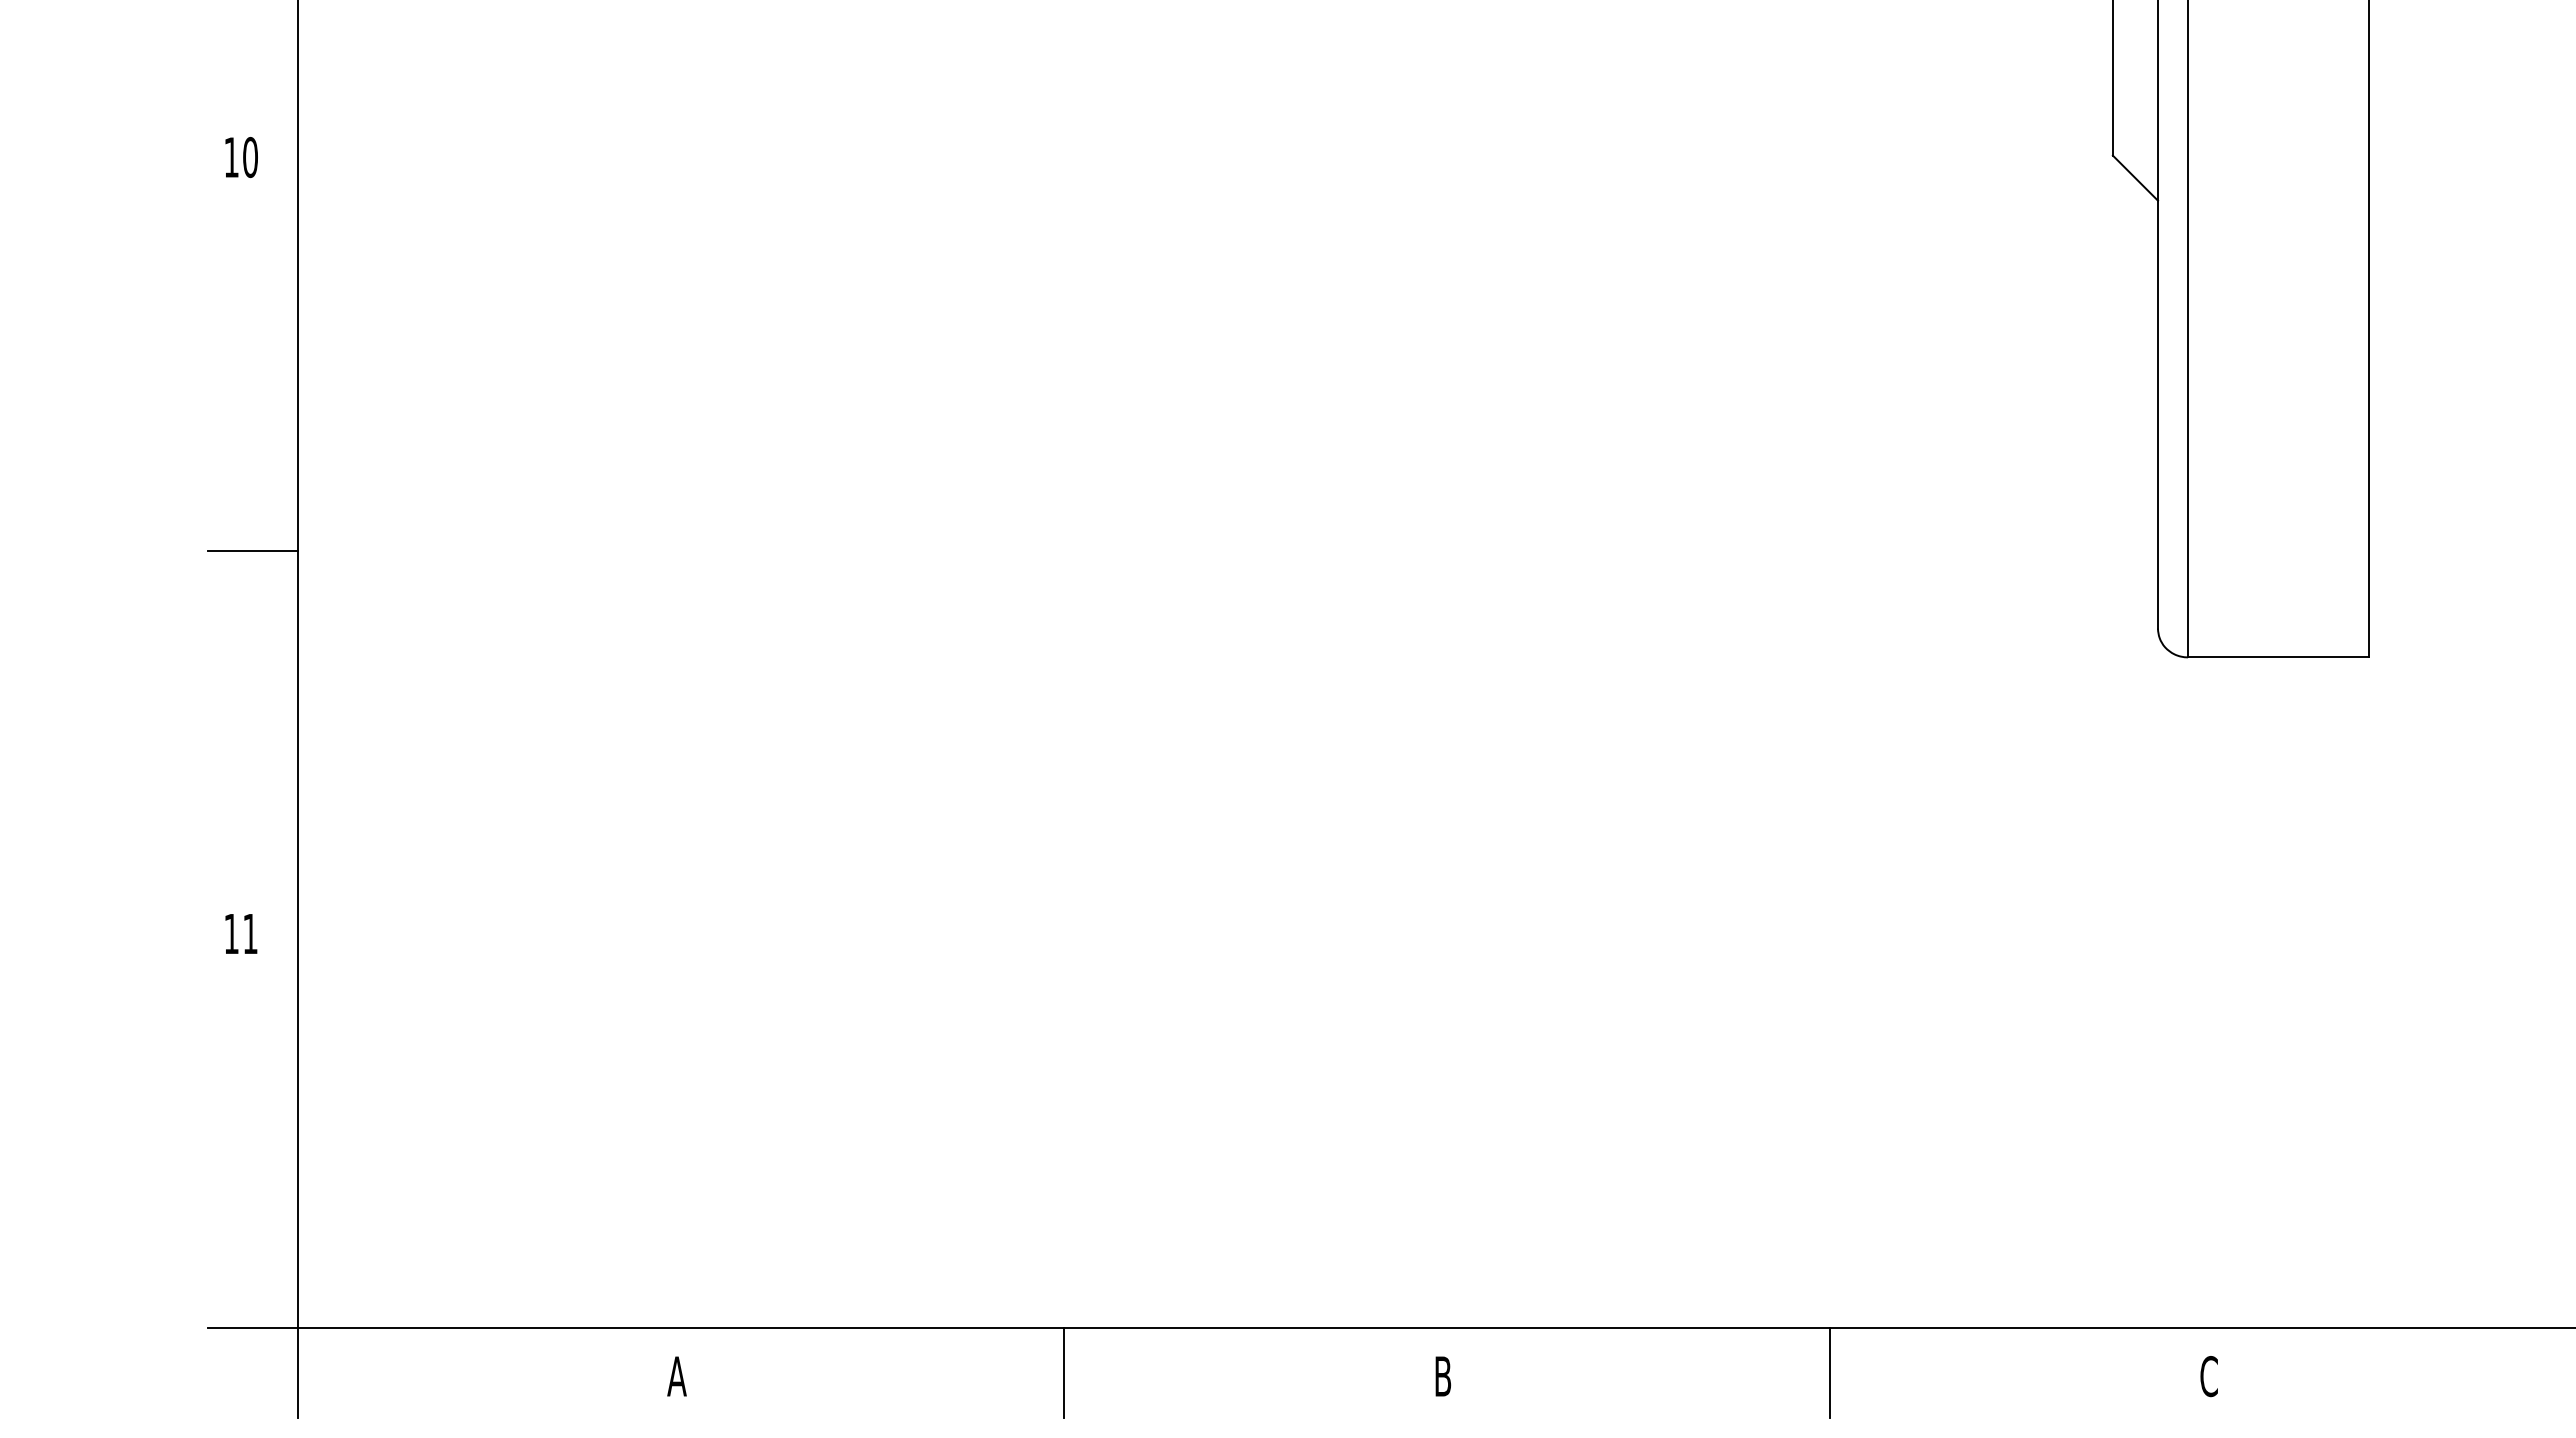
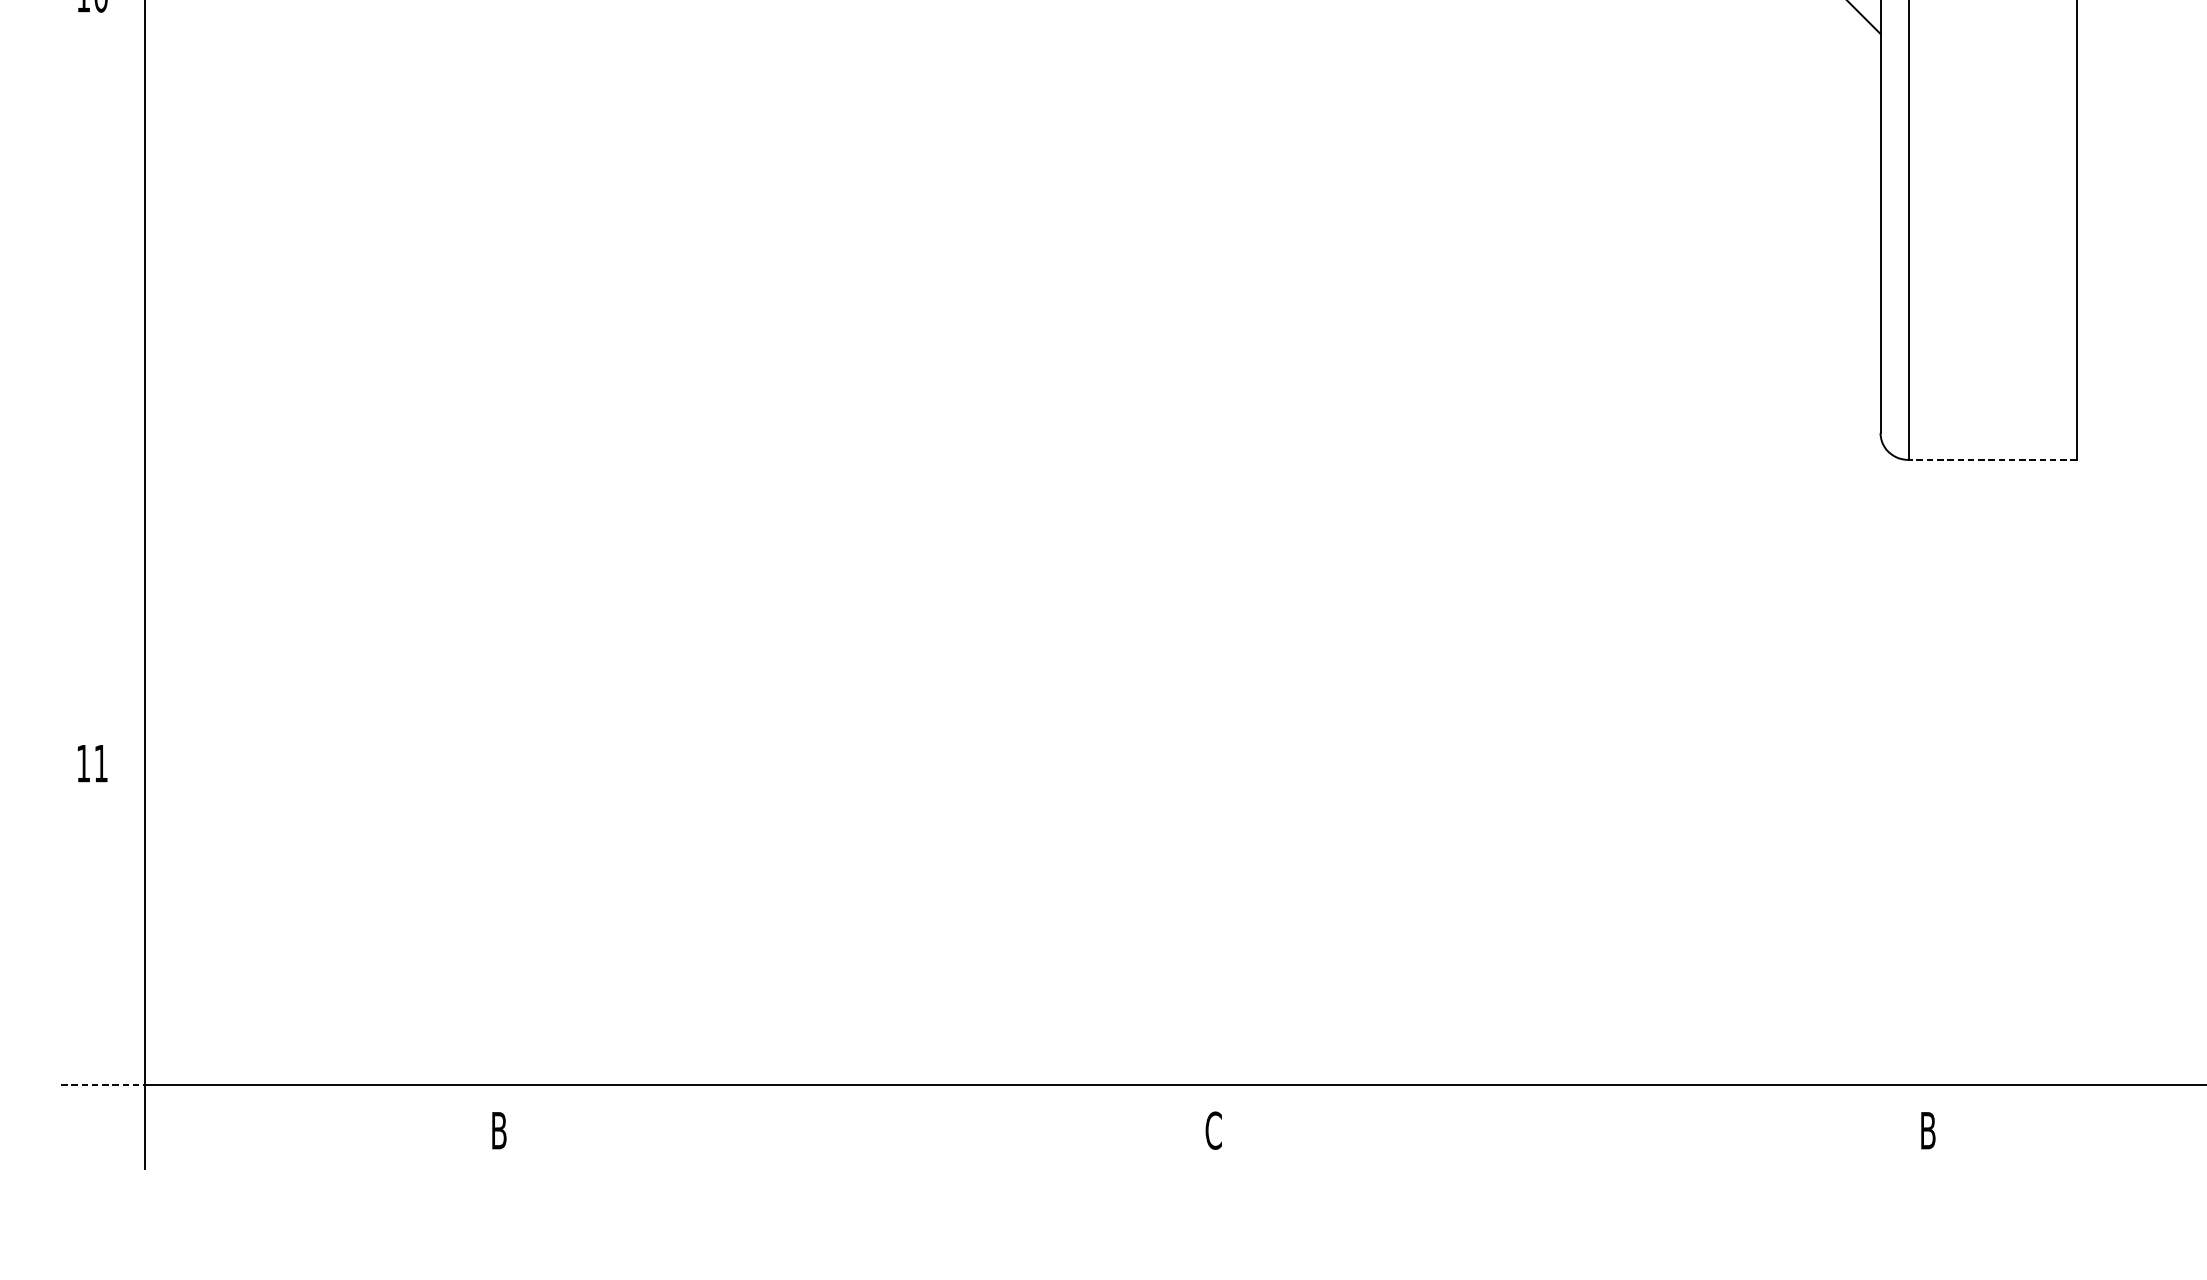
line: (252, 551) -> (103, 361), removed
line: (2277, 657) -> (1991, 460), solid -> dashed
text: (241, 933) -> (92, 763), moved
line: (253, 1327) -> (104, 1084), solid -> dashed
line: (1063, 1372) -> (859, 1126), removed
line: (1829, 1372) -> (1574, 1126), removed
text: (676, 1376) -> (498, 1130), A -> B
text: (1442, 1376) -> (1213, 1130), B -> C
text: (2208, 1376) -> (1927, 1130), C -> B

